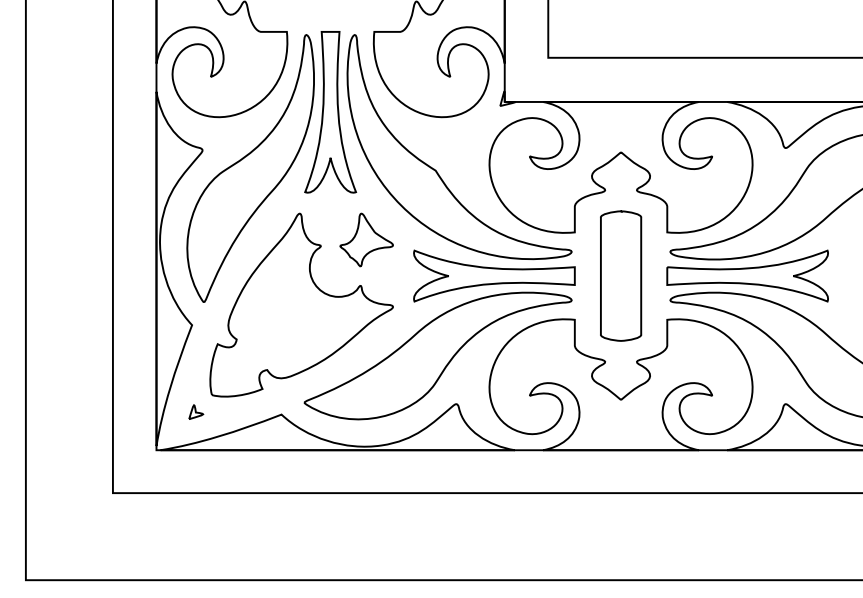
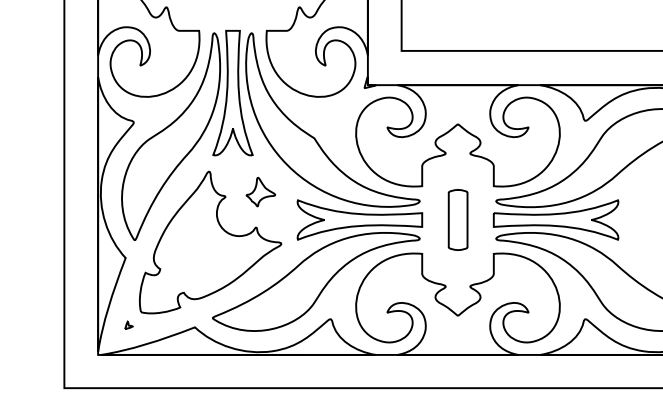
part: (366, 239) -> (260, 191), size x0.7
part: (621, 275) -> (458, 219), size x0.6
part: (196, 411) -> (129, 324), size x0.7

